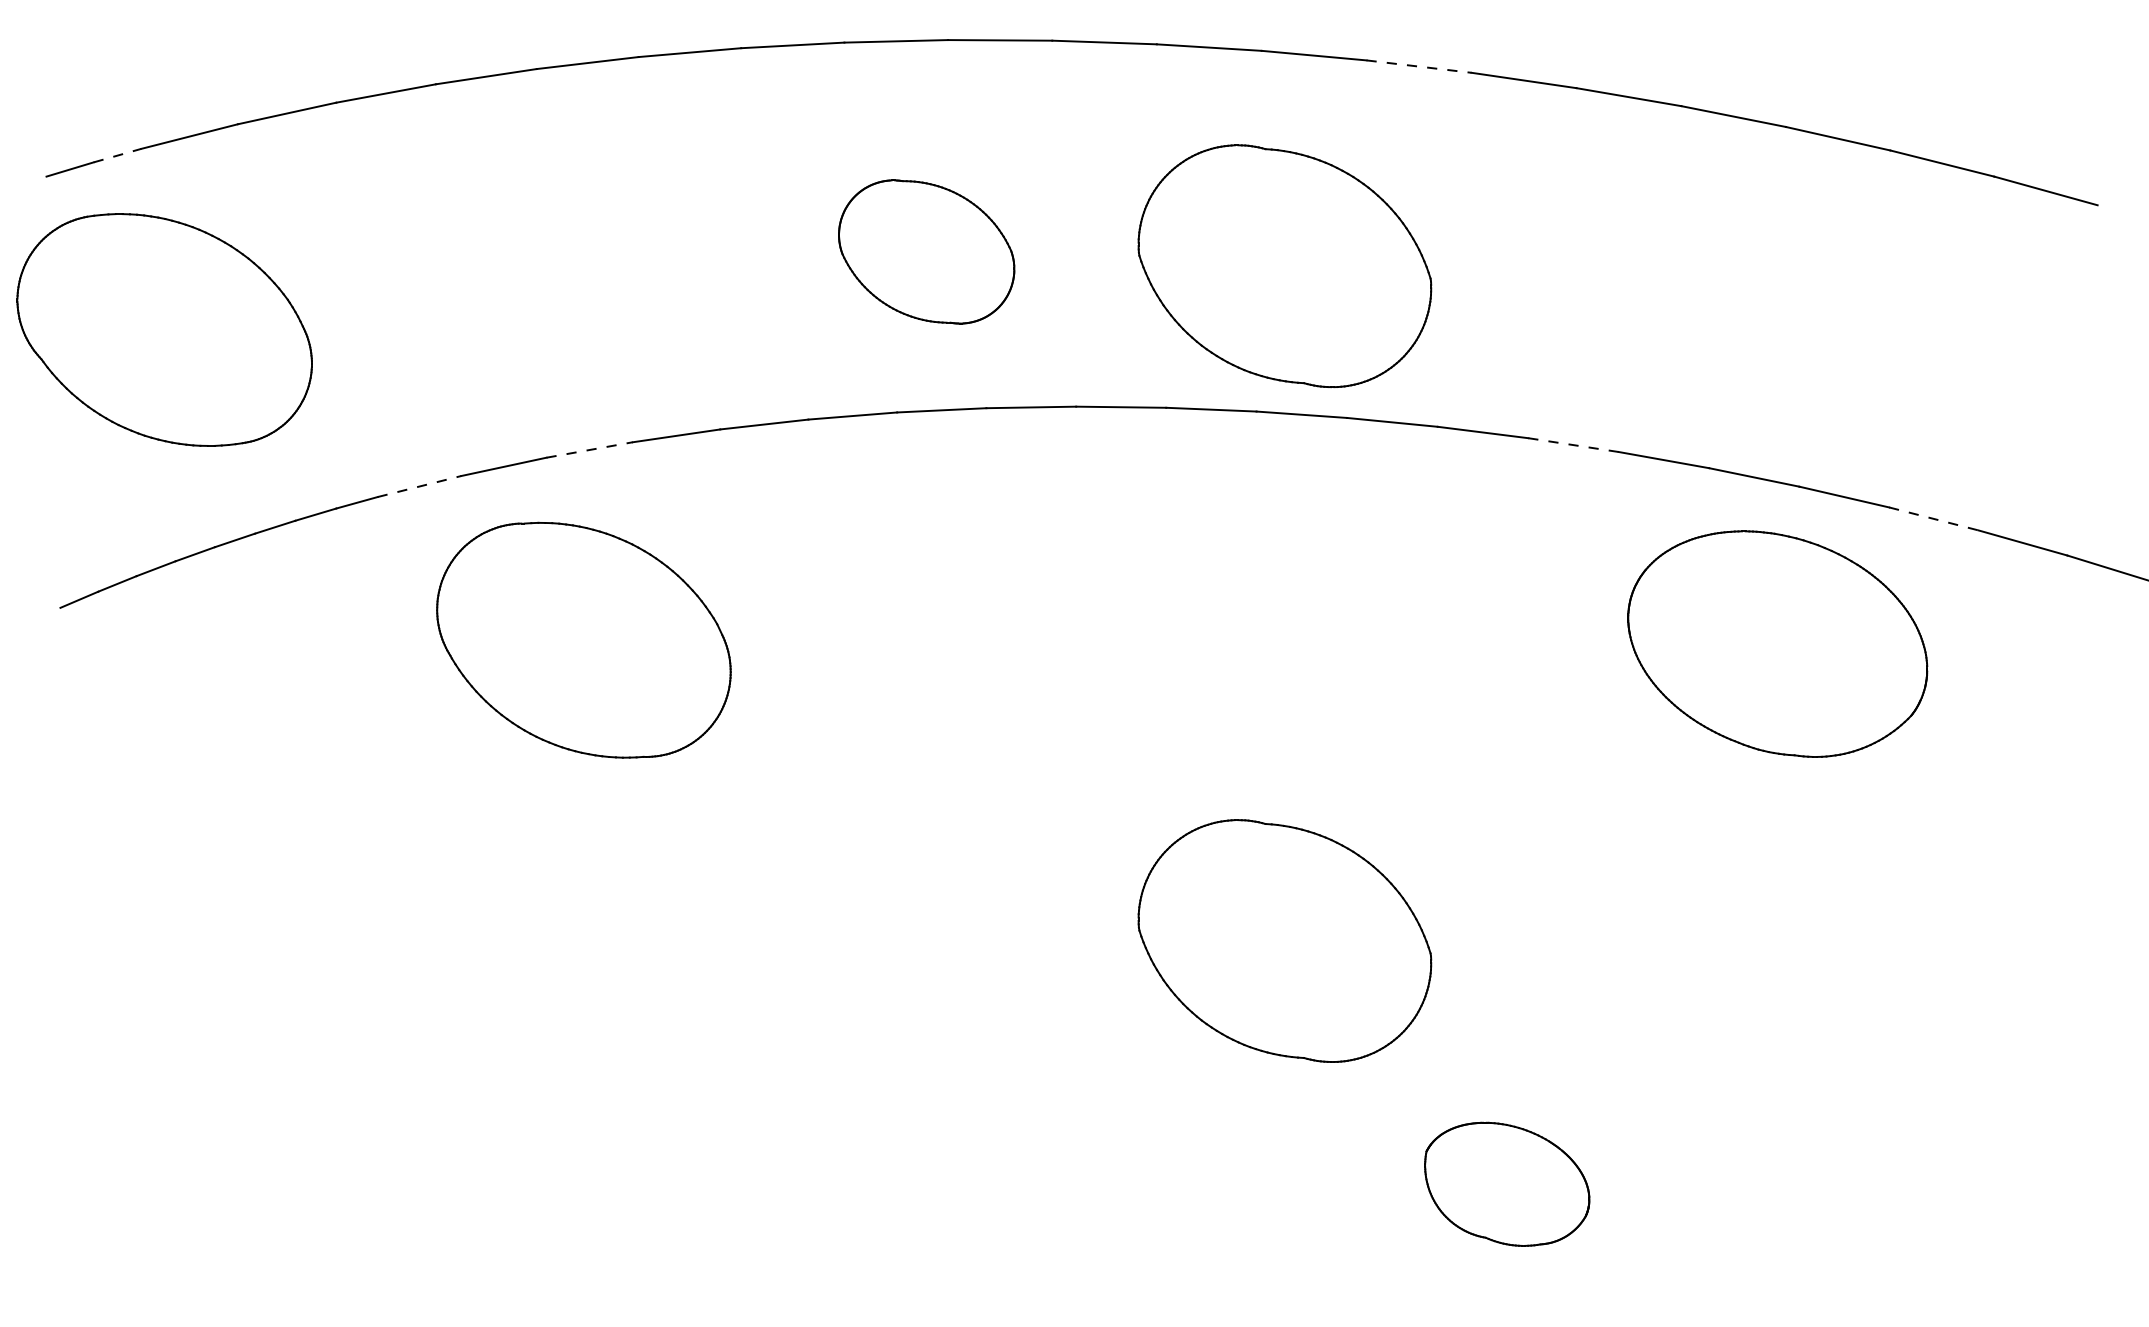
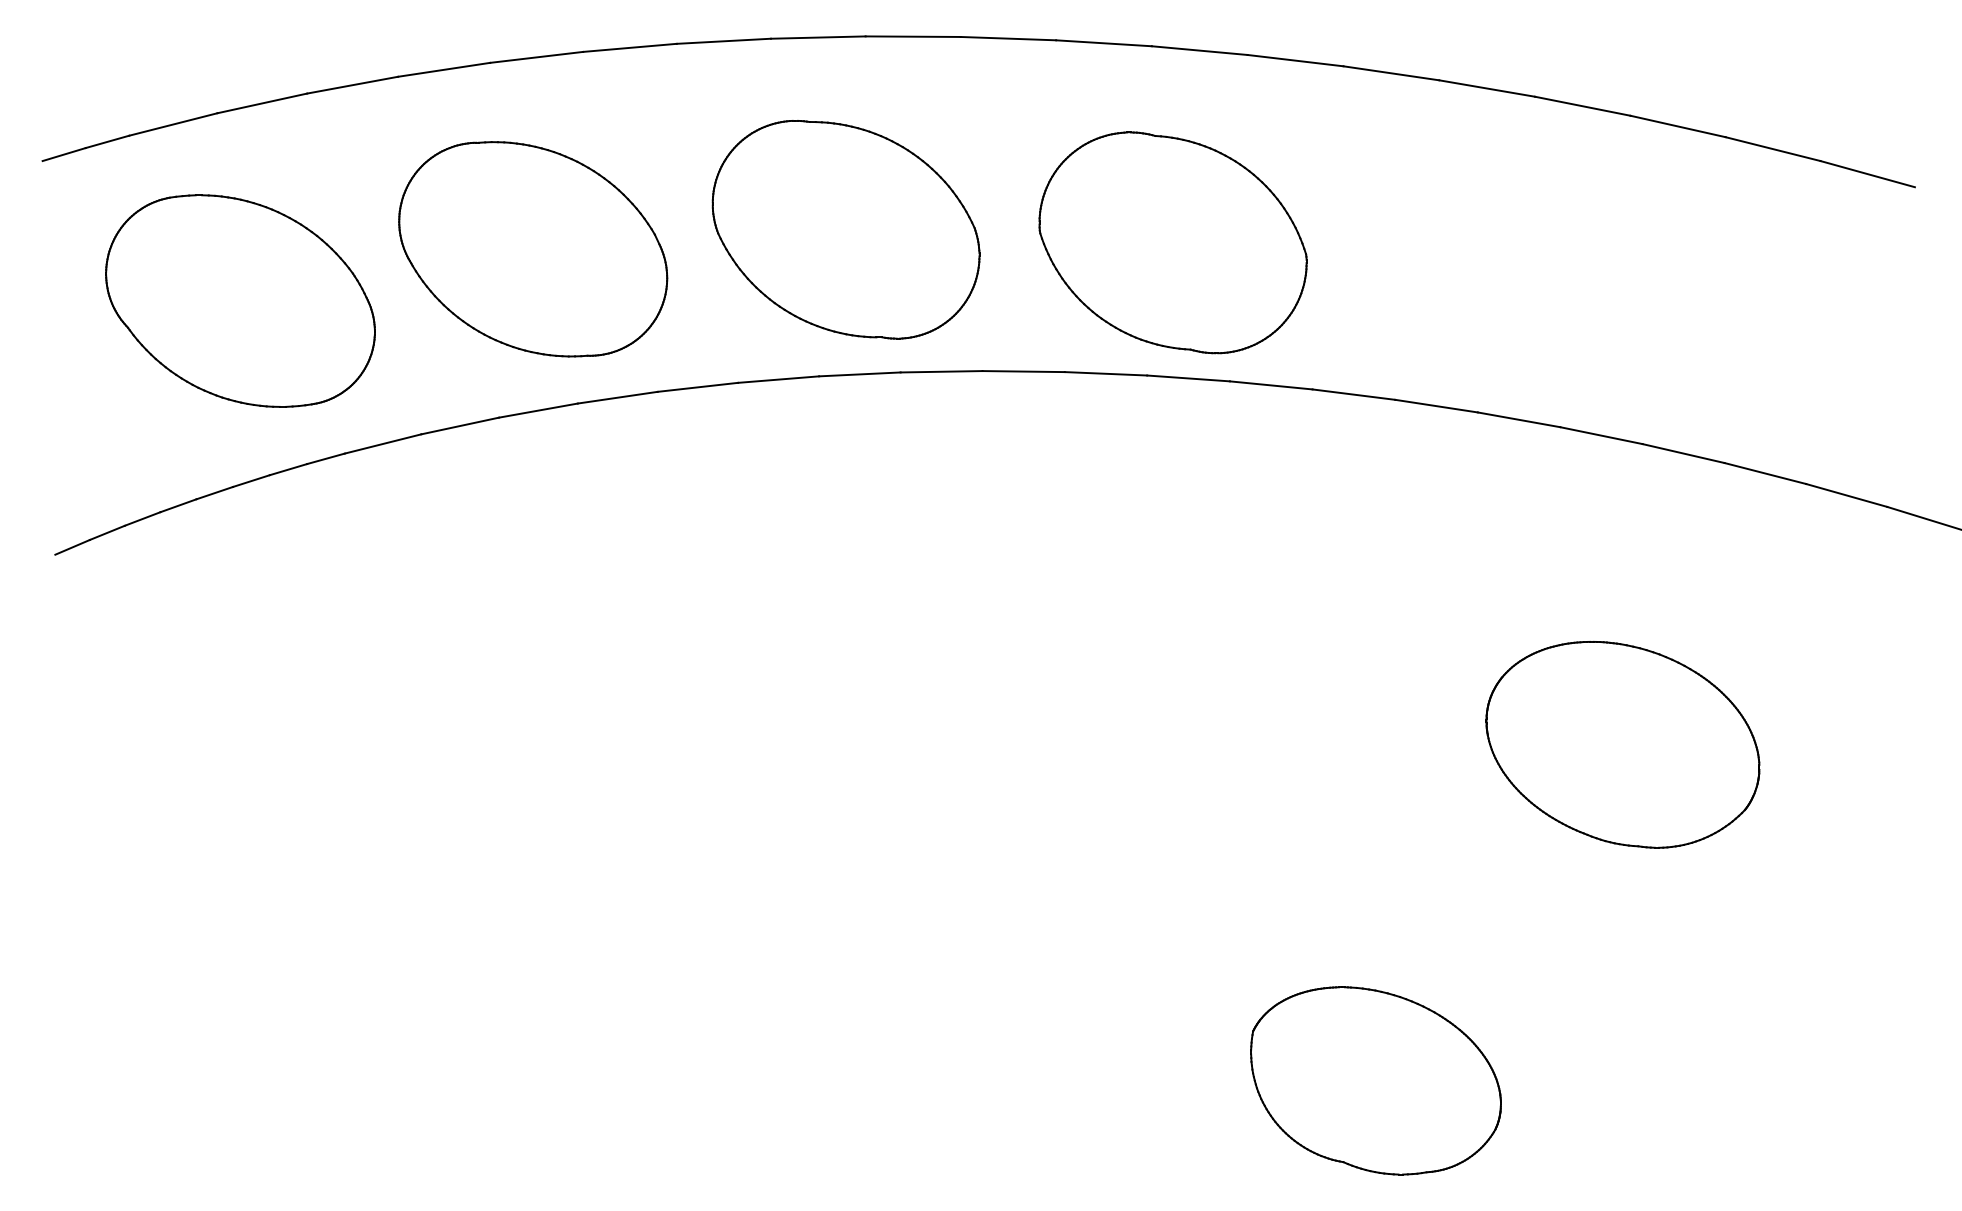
line: (1420, 66) -> (1296, 60), dashed -> solid
line: (117, 155) -> (107, 141), dashed -> solid
part: (926, 251) -> (845, 229), size x1.67
part: (164, 329) -> (240, 300), moved
line: (1573, 445) -> (1436, 406), dashed -> solid
line: (589, 449) -> (538, 410), dashed -> solid
line: (419, 486) -> (383, 443), dashed -> solid
line: (1933, 518) -> (1765, 473), dashed -> solid
part: (584, 640) -> (533, 249), moved
part: (1777, 643) -> (1622, 744), moved
part: (1284, 940) -> (1172, 858), removed
part: (1506, 1183) -> (1375, 1080), size x1.67

